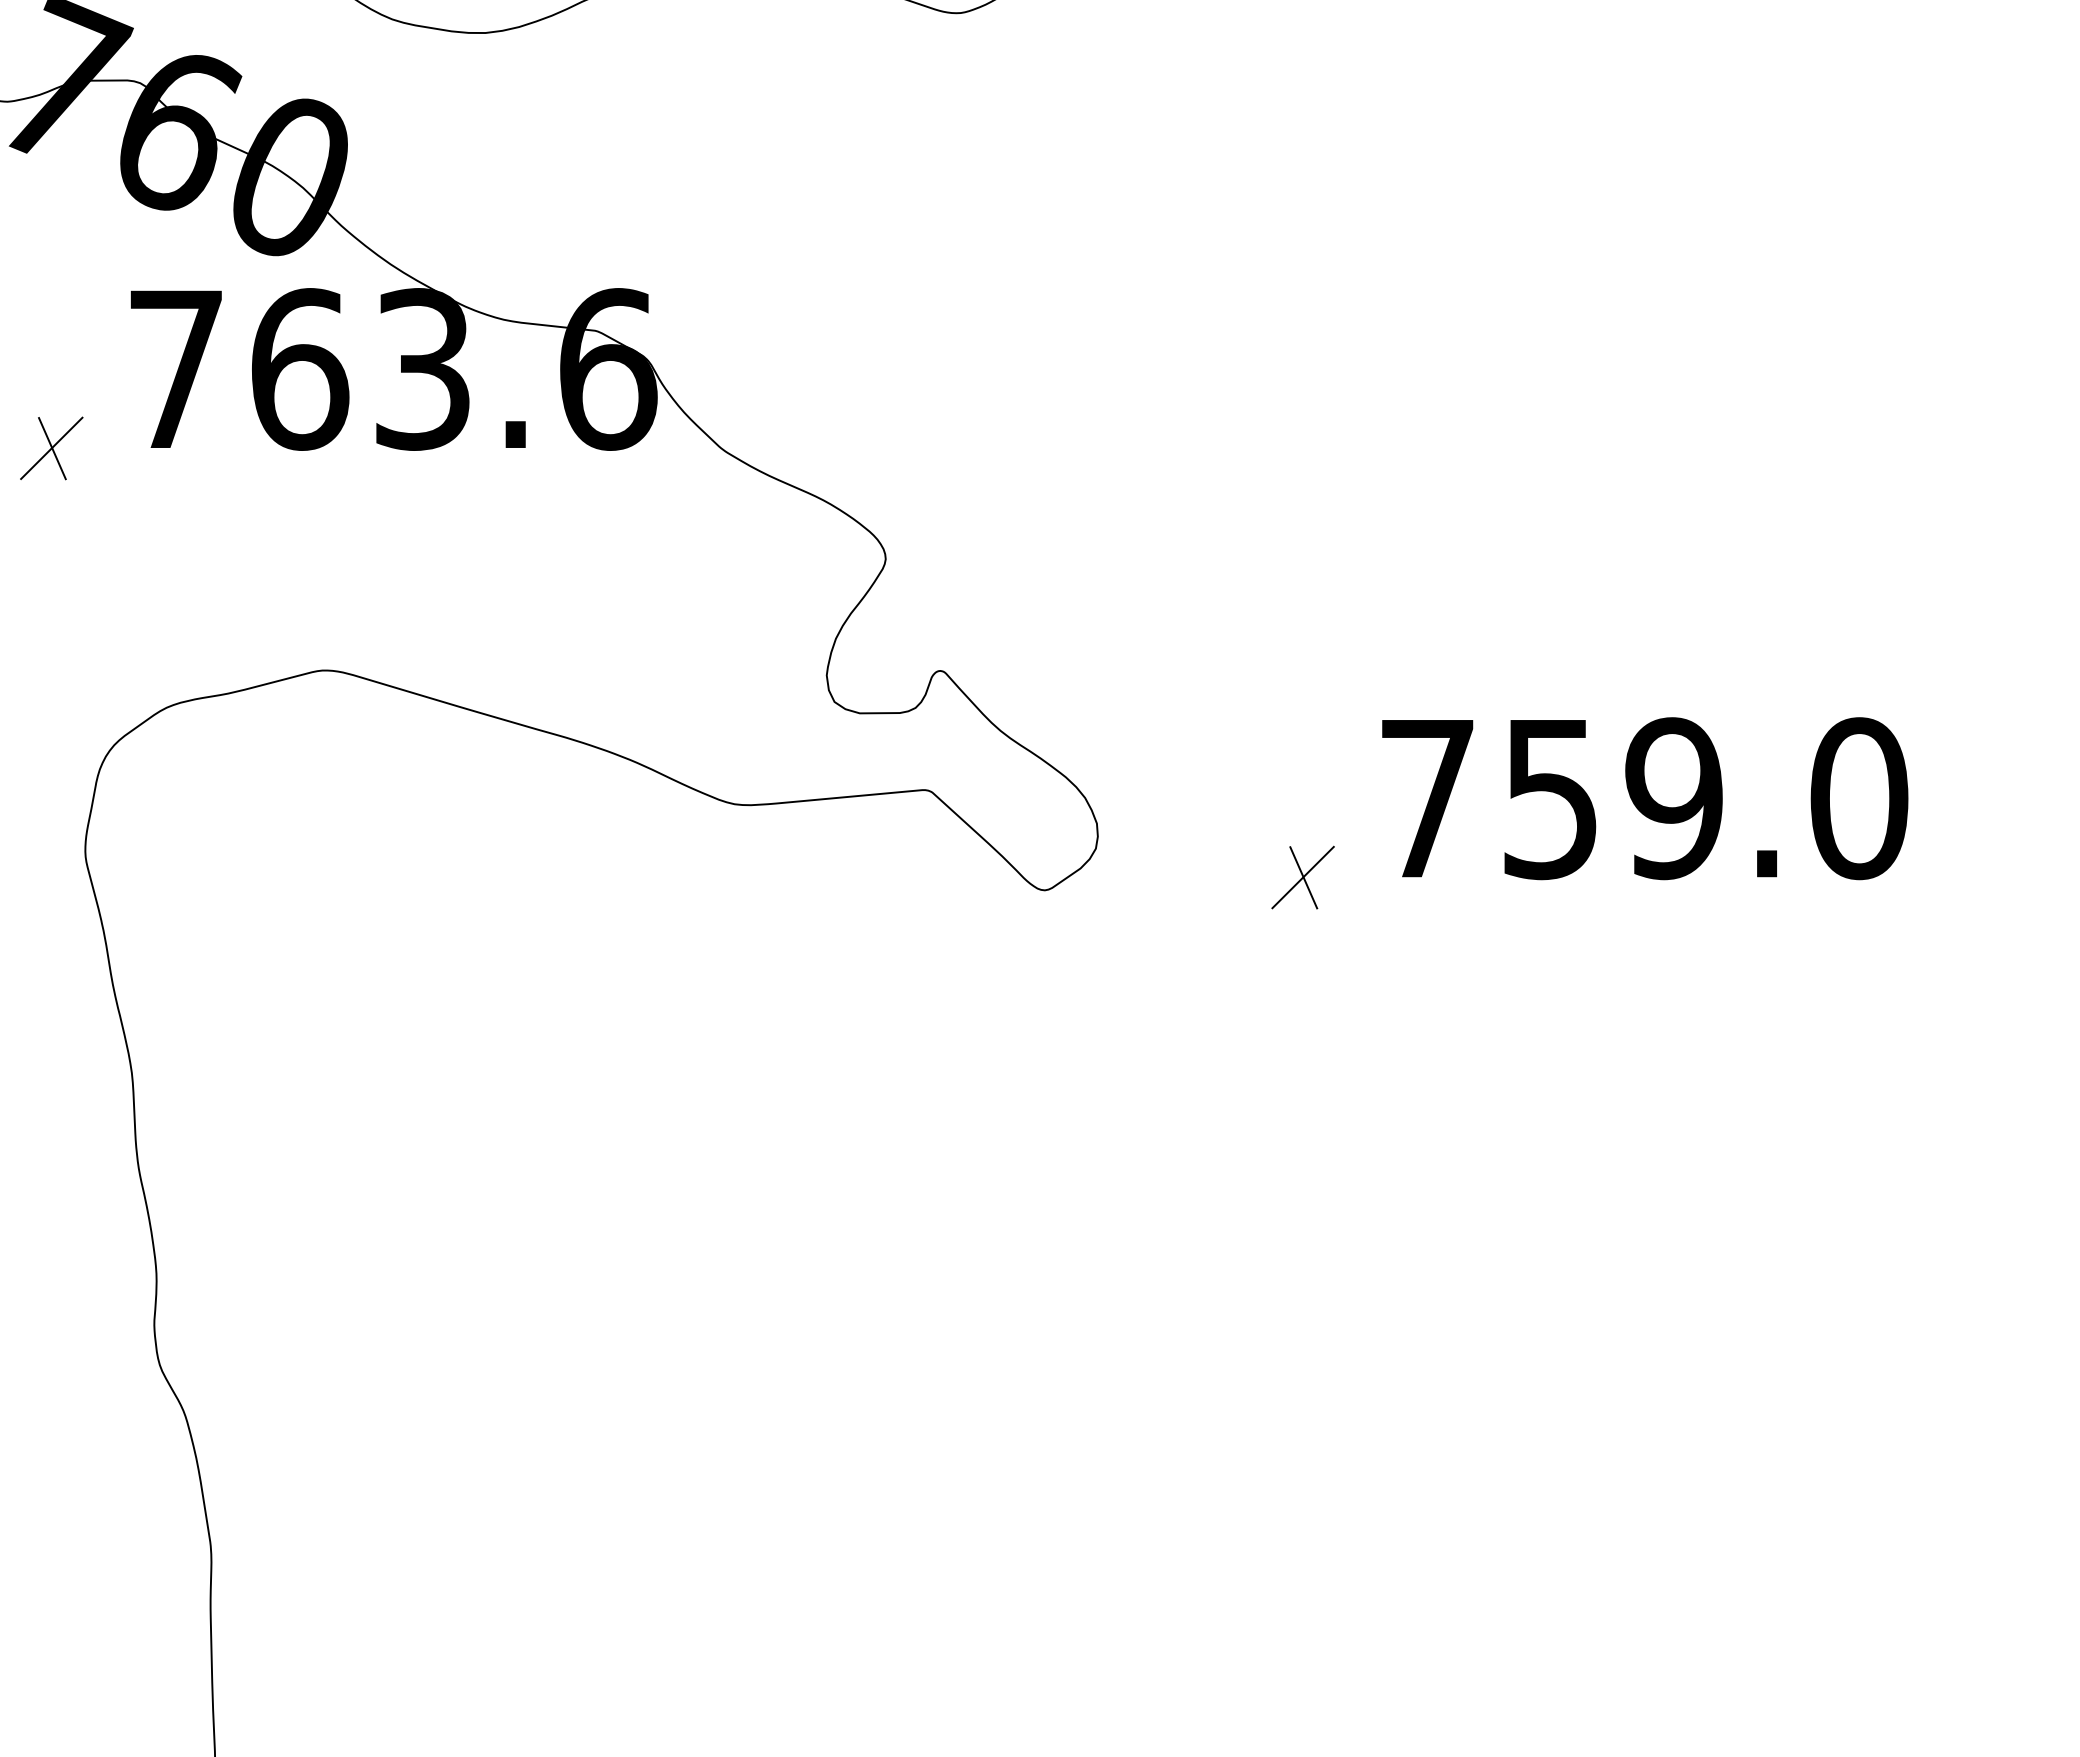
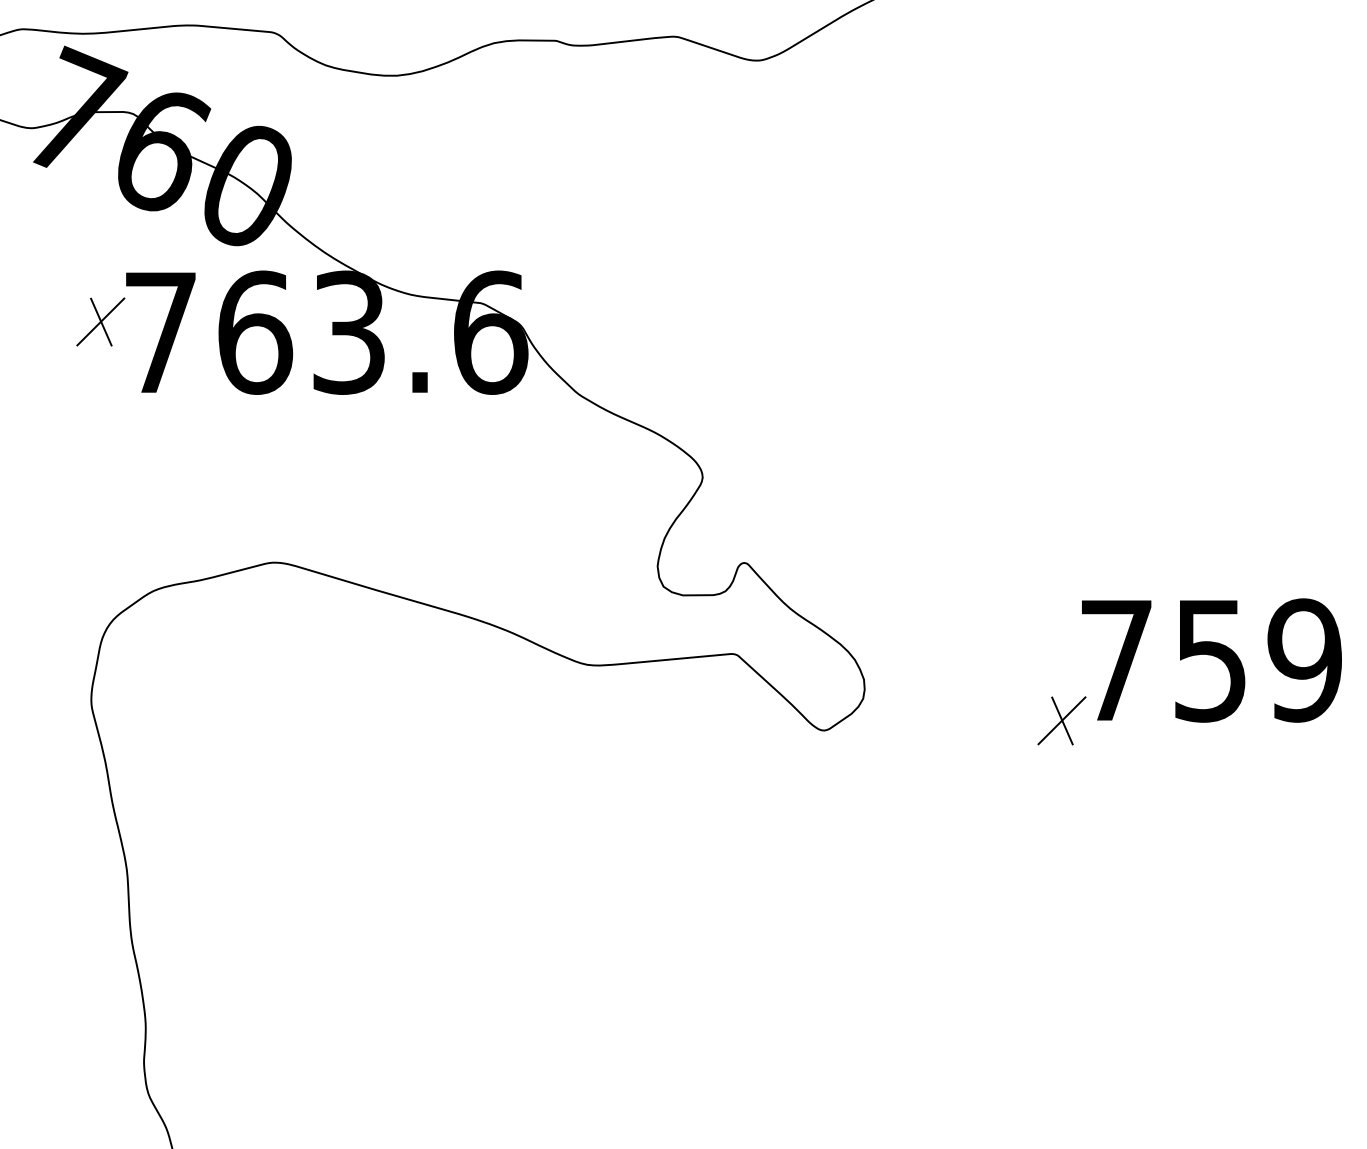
part: (51, 448) -> (100, 322), moved
part: (1302, 877) -> (1061, 720), moved

